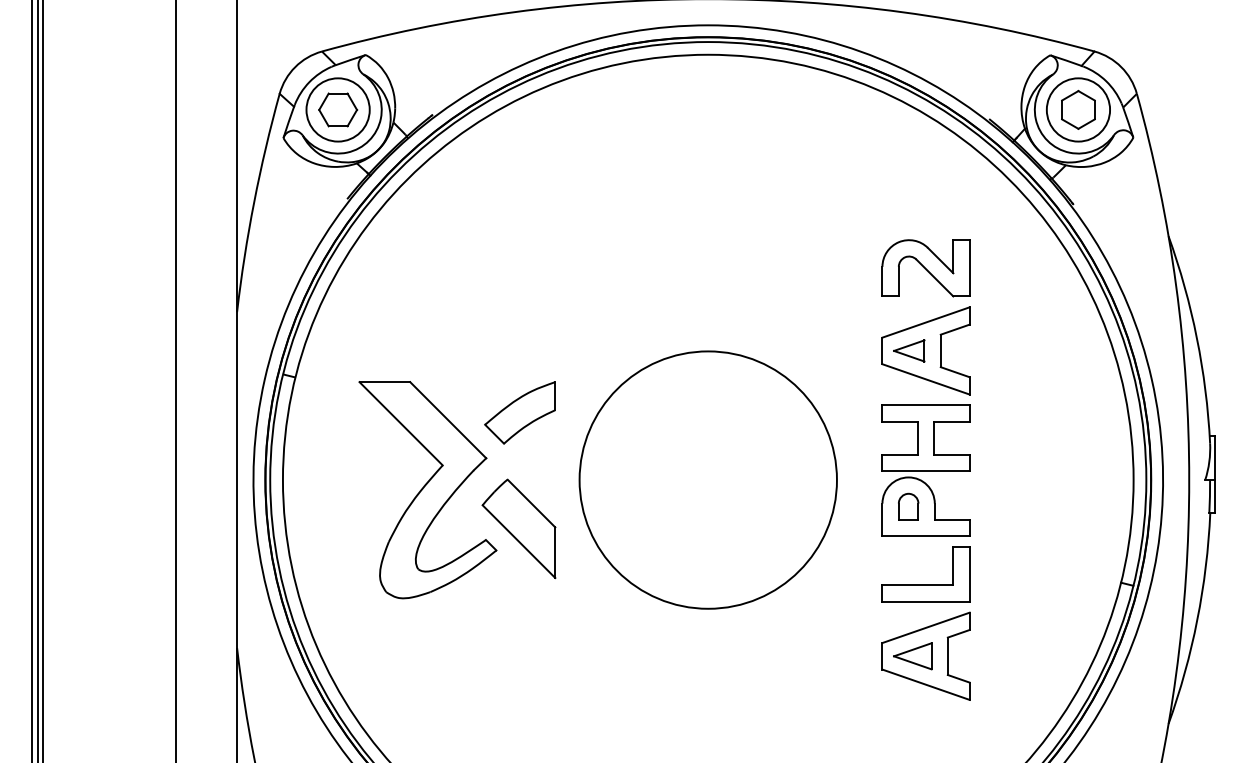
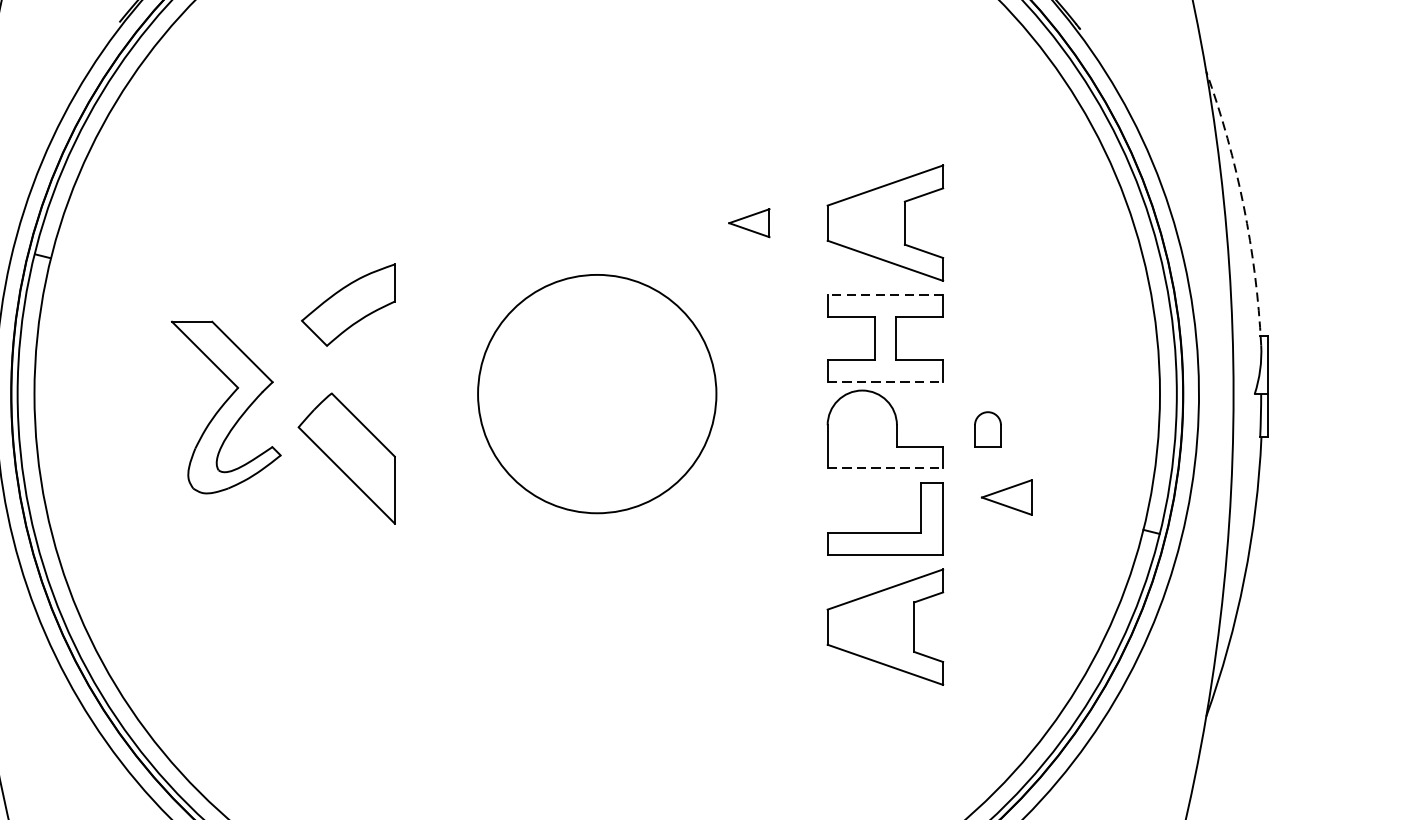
part: (925, 268) -> (884, 114), removed
arc: (1196, 338) -> (1243, 206), solid -> dashed
part: (909, 350) -> (749, 222), moved
line: (926, 405) -> (885, 295), solid -> dashed
line: (926, 470) -> (885, 381), solid -> dashed
circle: (707, 479) -> (596, 393), size x0.7
part: (427, 490) -> (225, 407), size x0.6
part: (908, 506) -> (987, 428), moved
line: (926, 536) -> (885, 468), solid -> dashed
part: (912, 656) -> (1006, 497), moved

